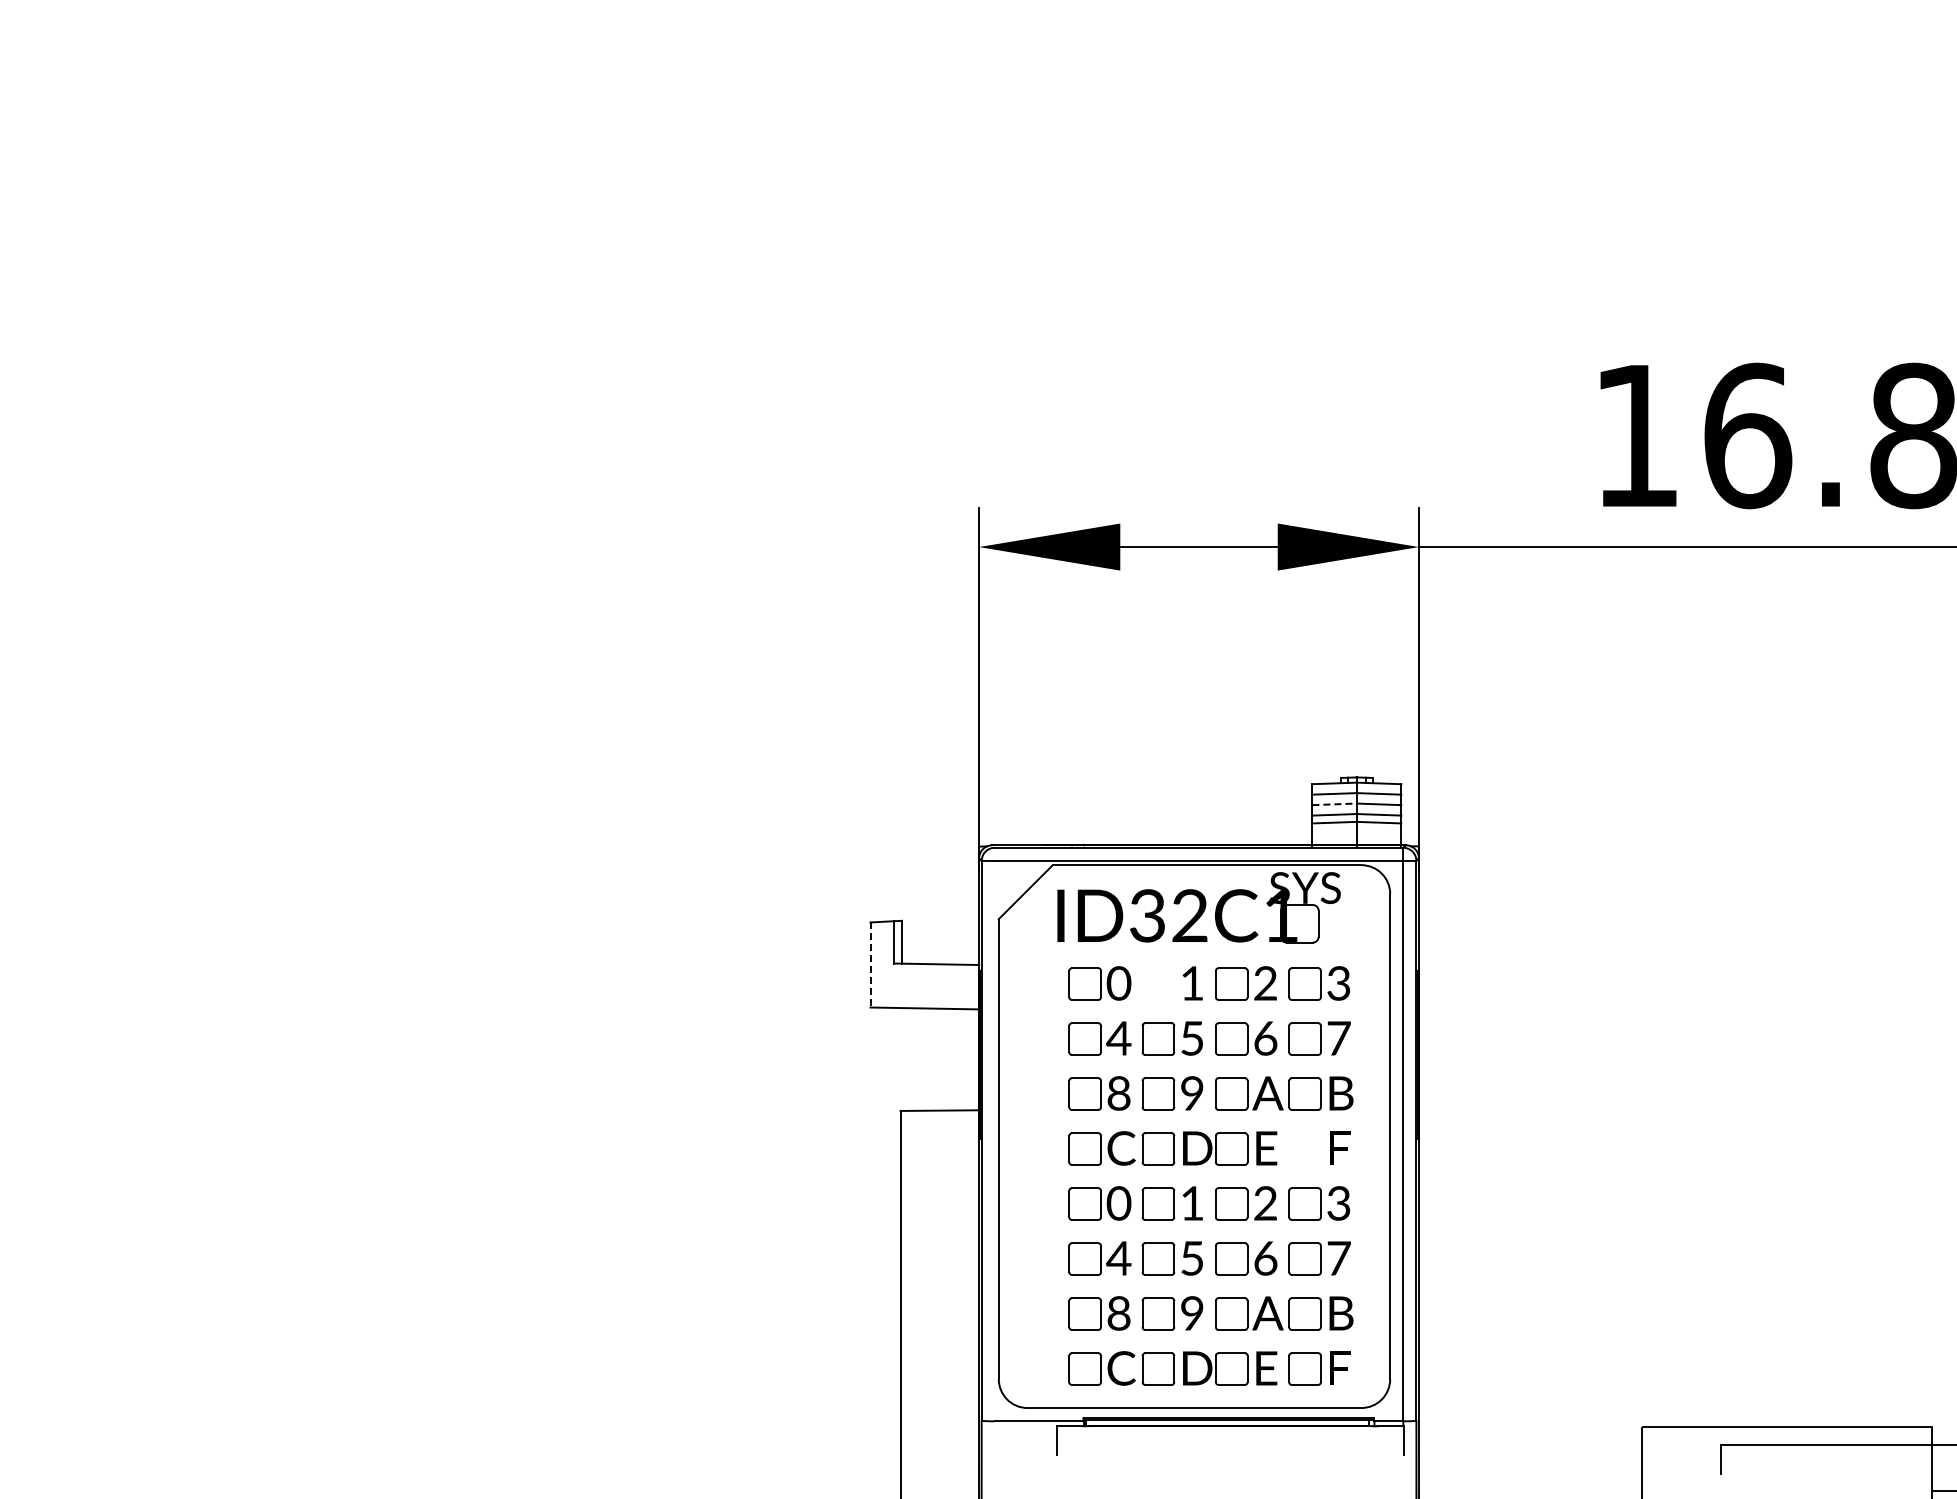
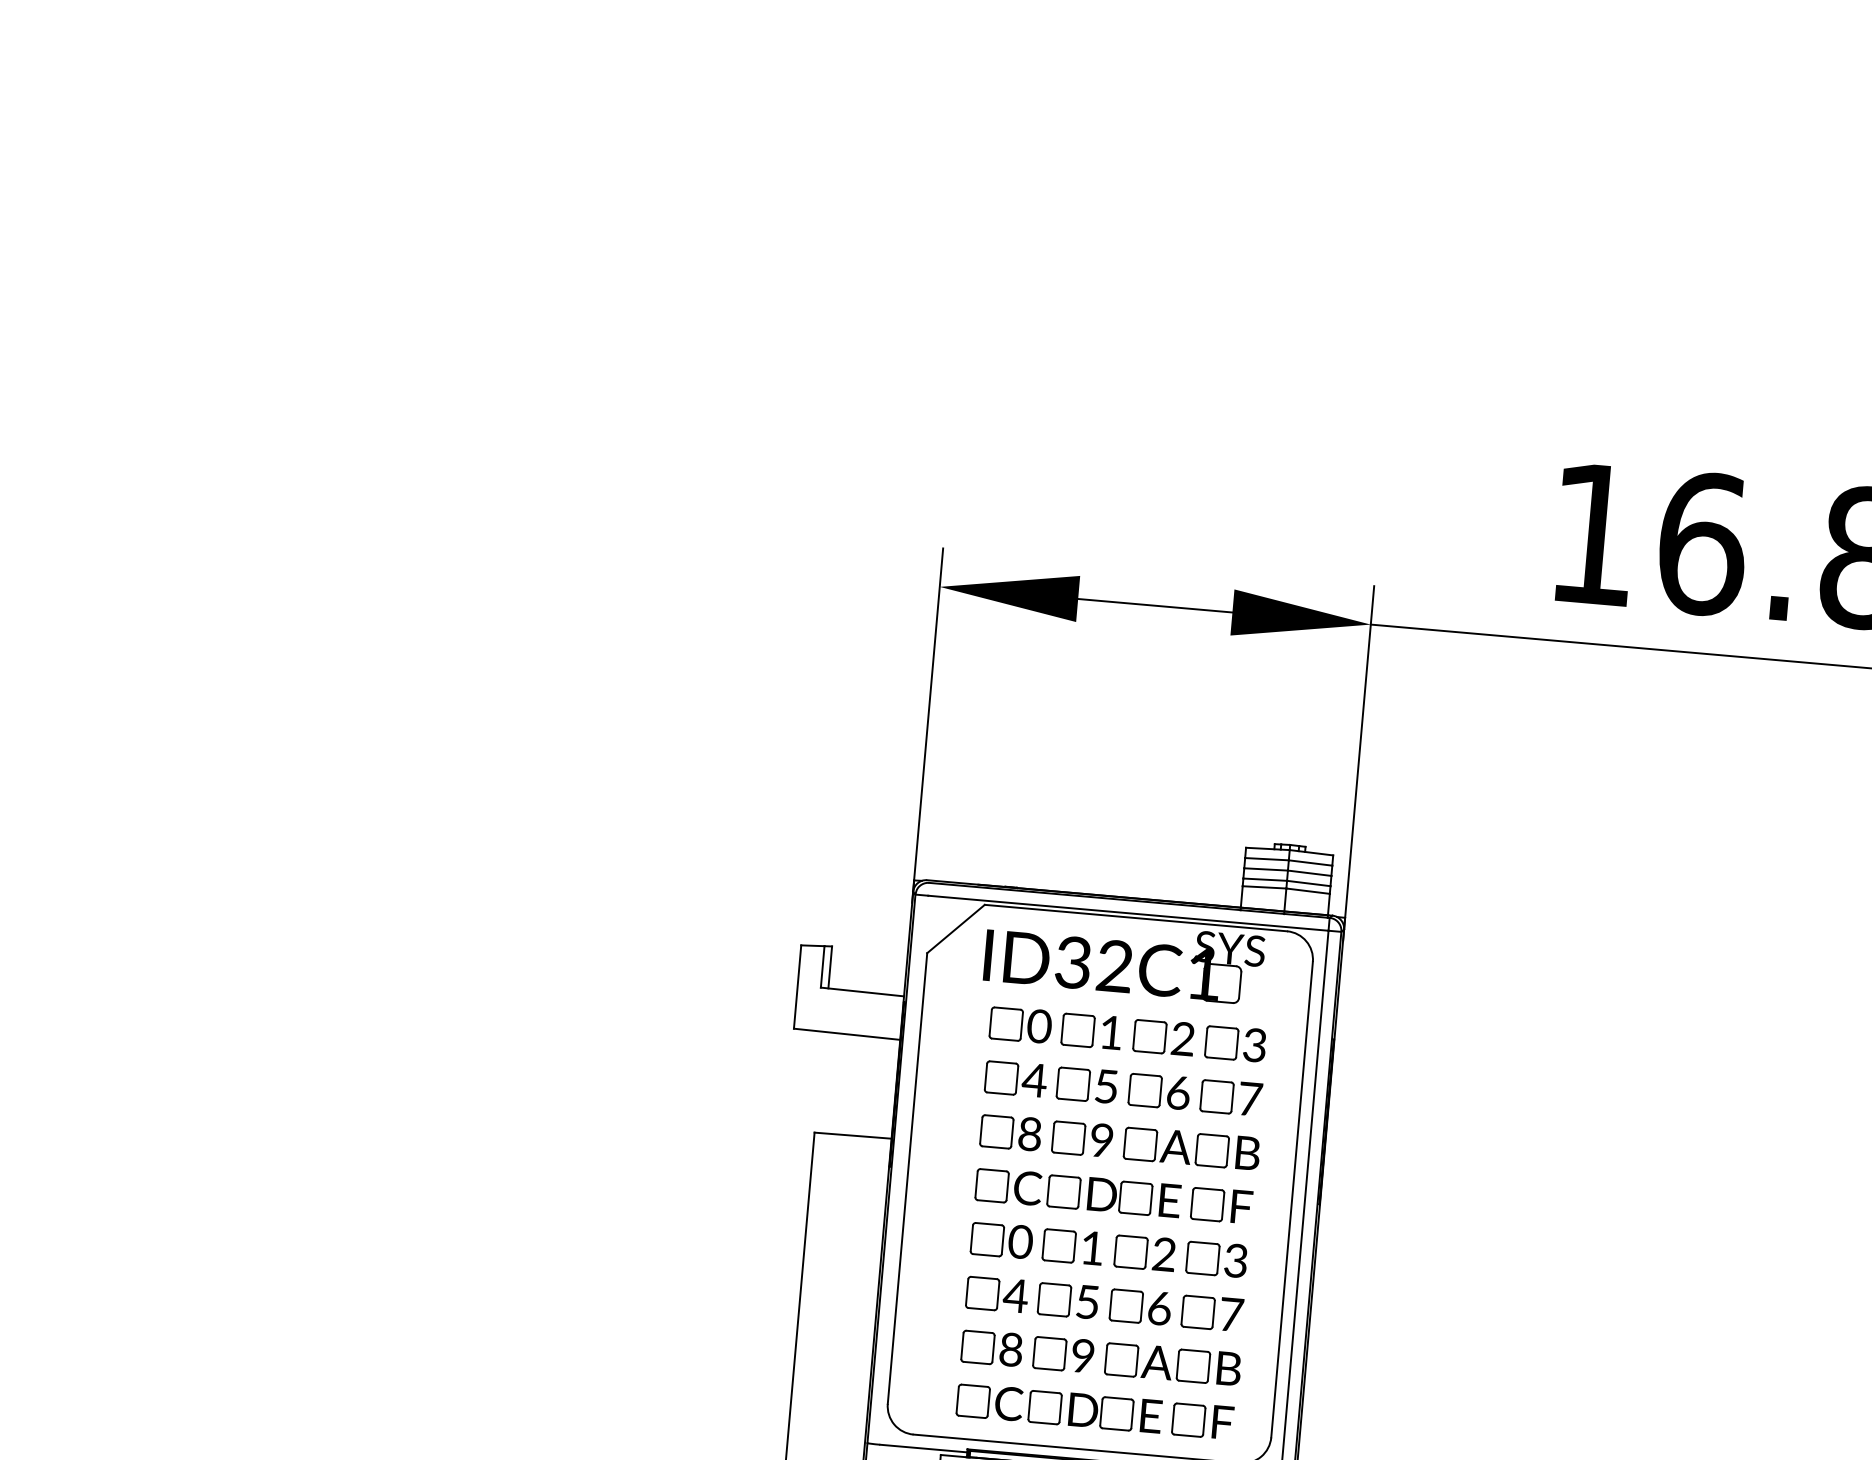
line: (1335, 804) -> (1266, 869), dashed -> solid
line: (870, 964) -> (797, 986), dashed -> solid
part: (1158, 983) -> (1078, 1029), added
part: (1304, 1148) -> (1207, 1204), added

